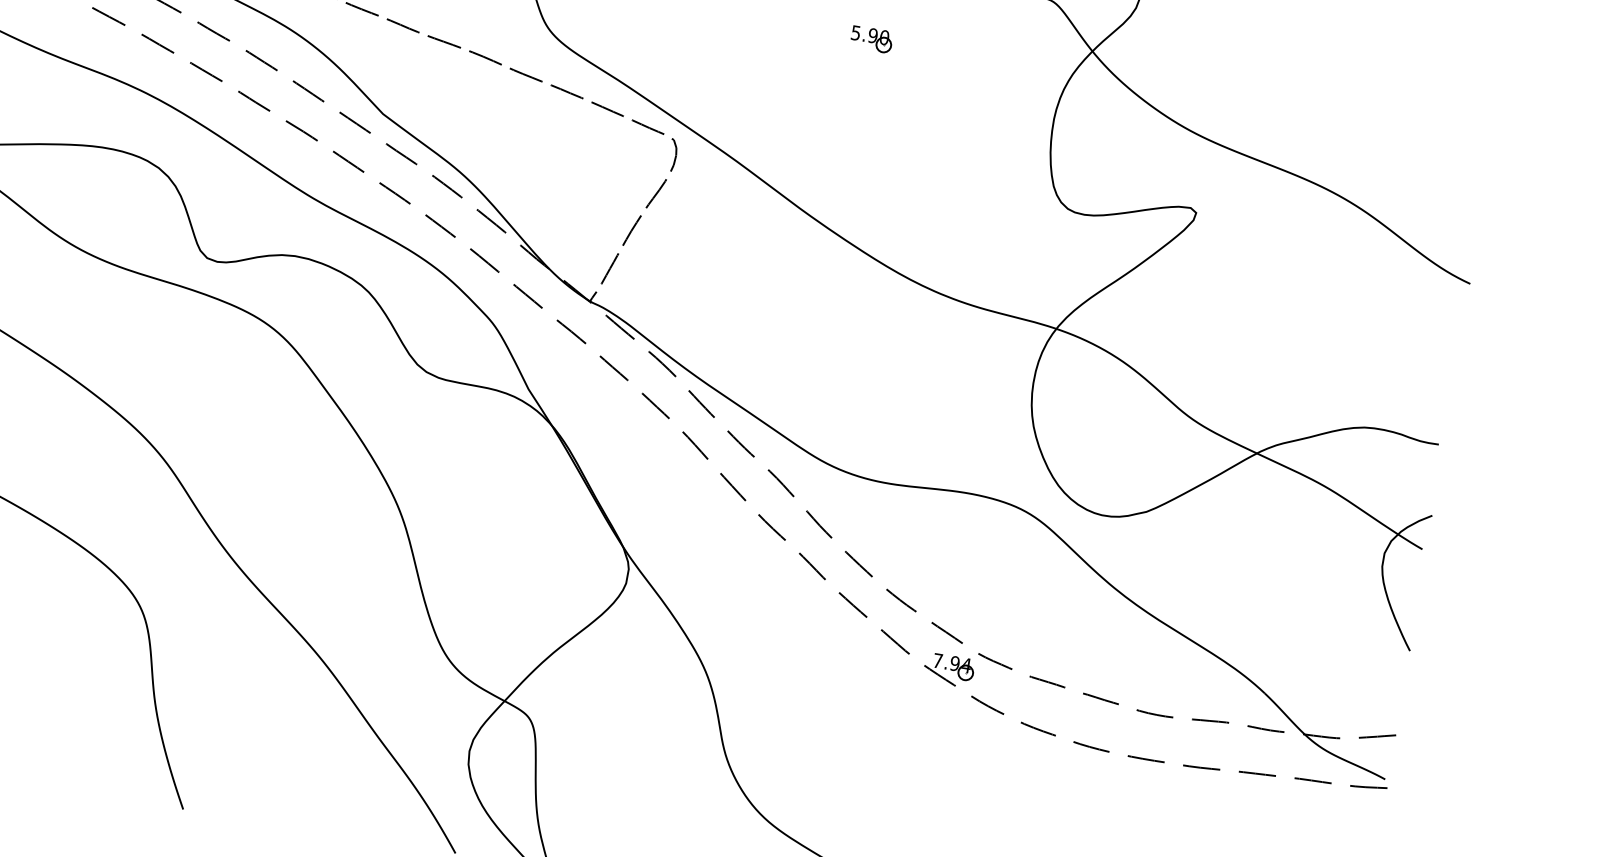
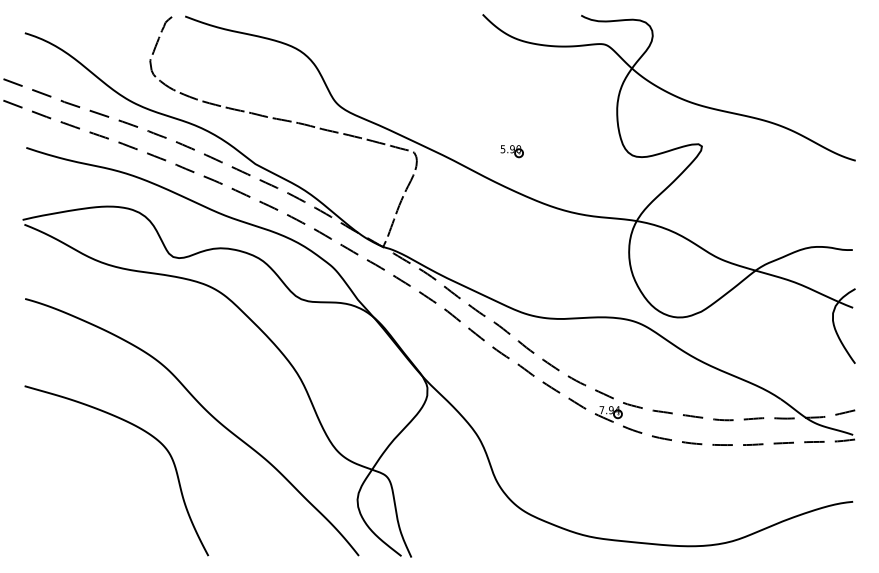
part: (870, 39) -> (511, 151), moved

